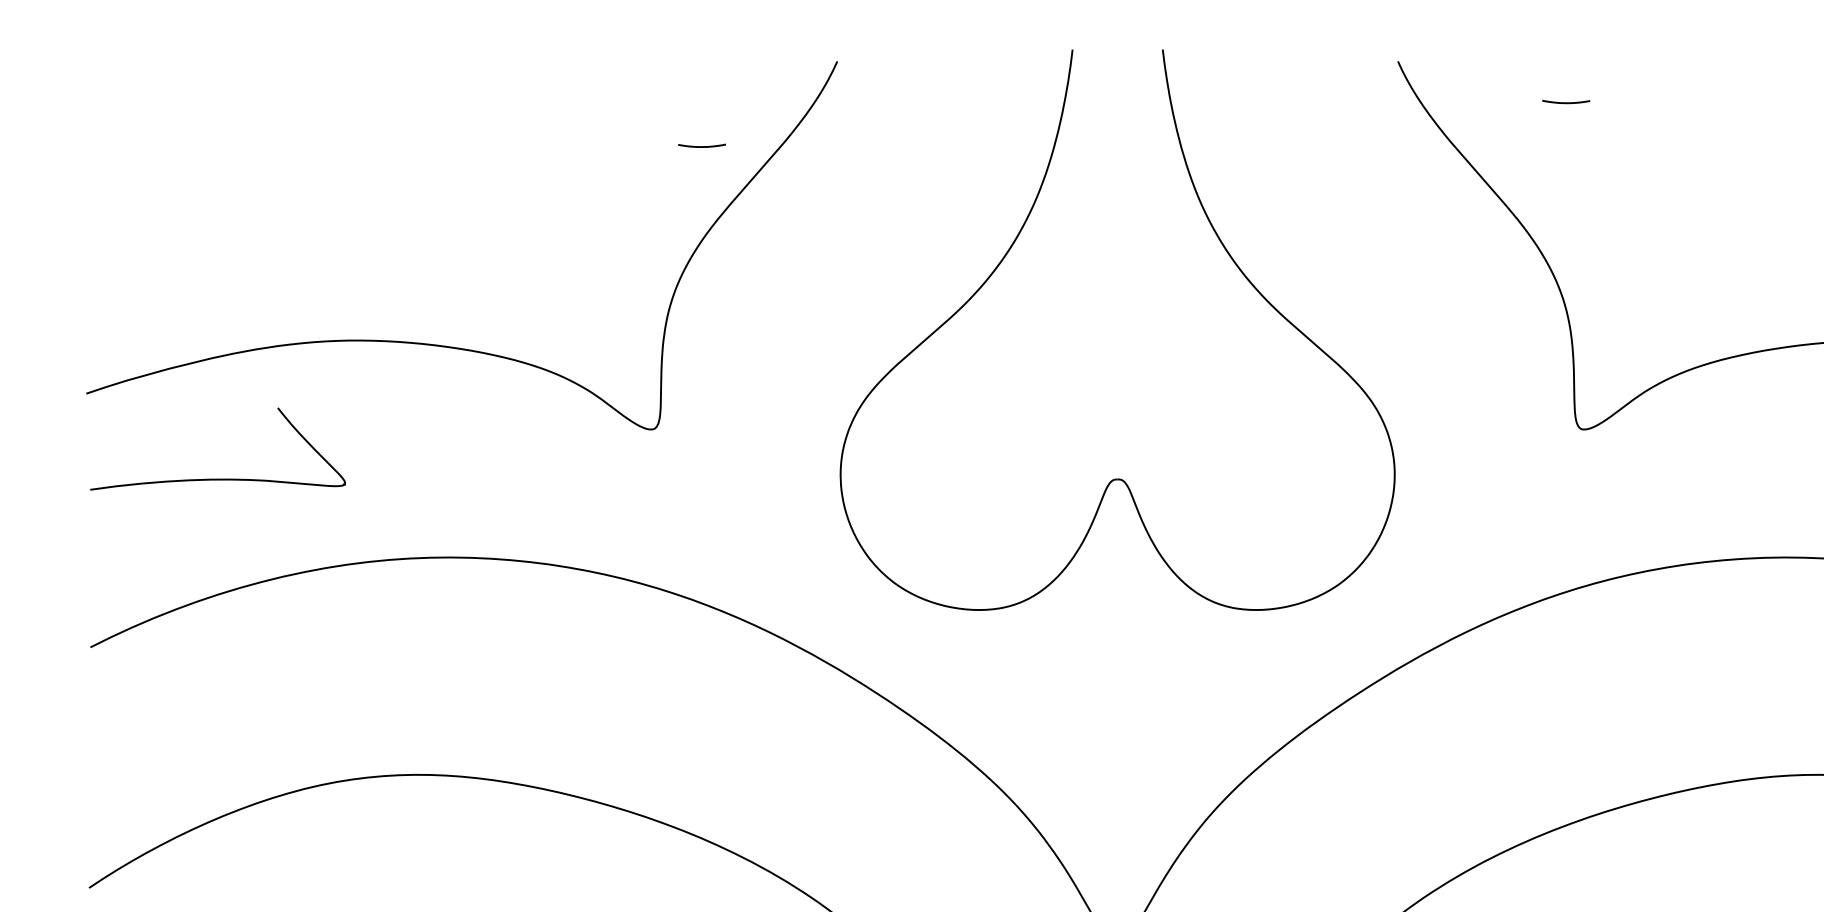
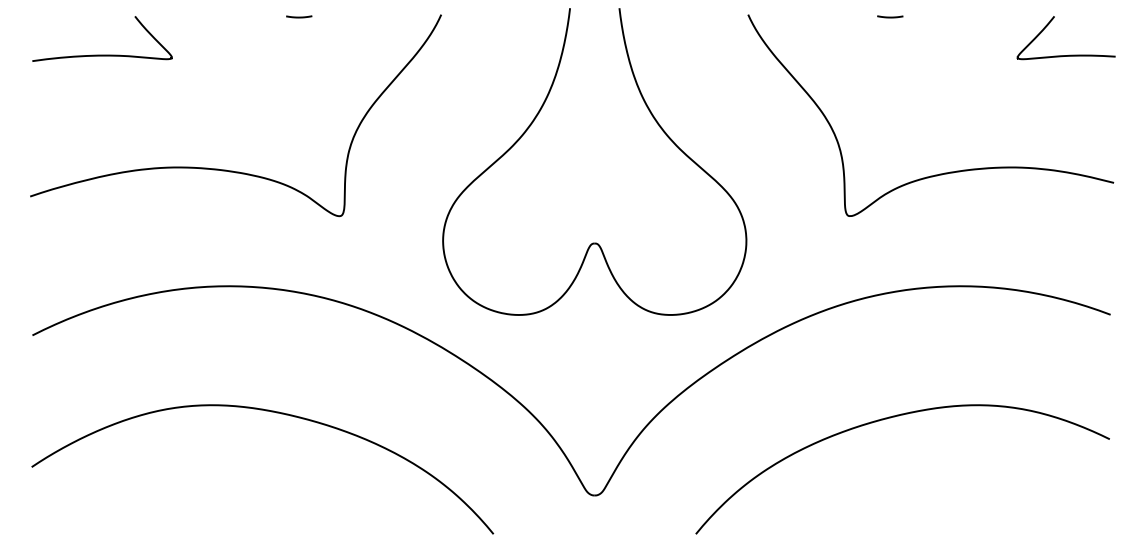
line: (1566, 101) -> (890, 16), moved
line: (702, 145) -> (299, 16), moved
curve: (218, 477) -> (102, 54), moved

